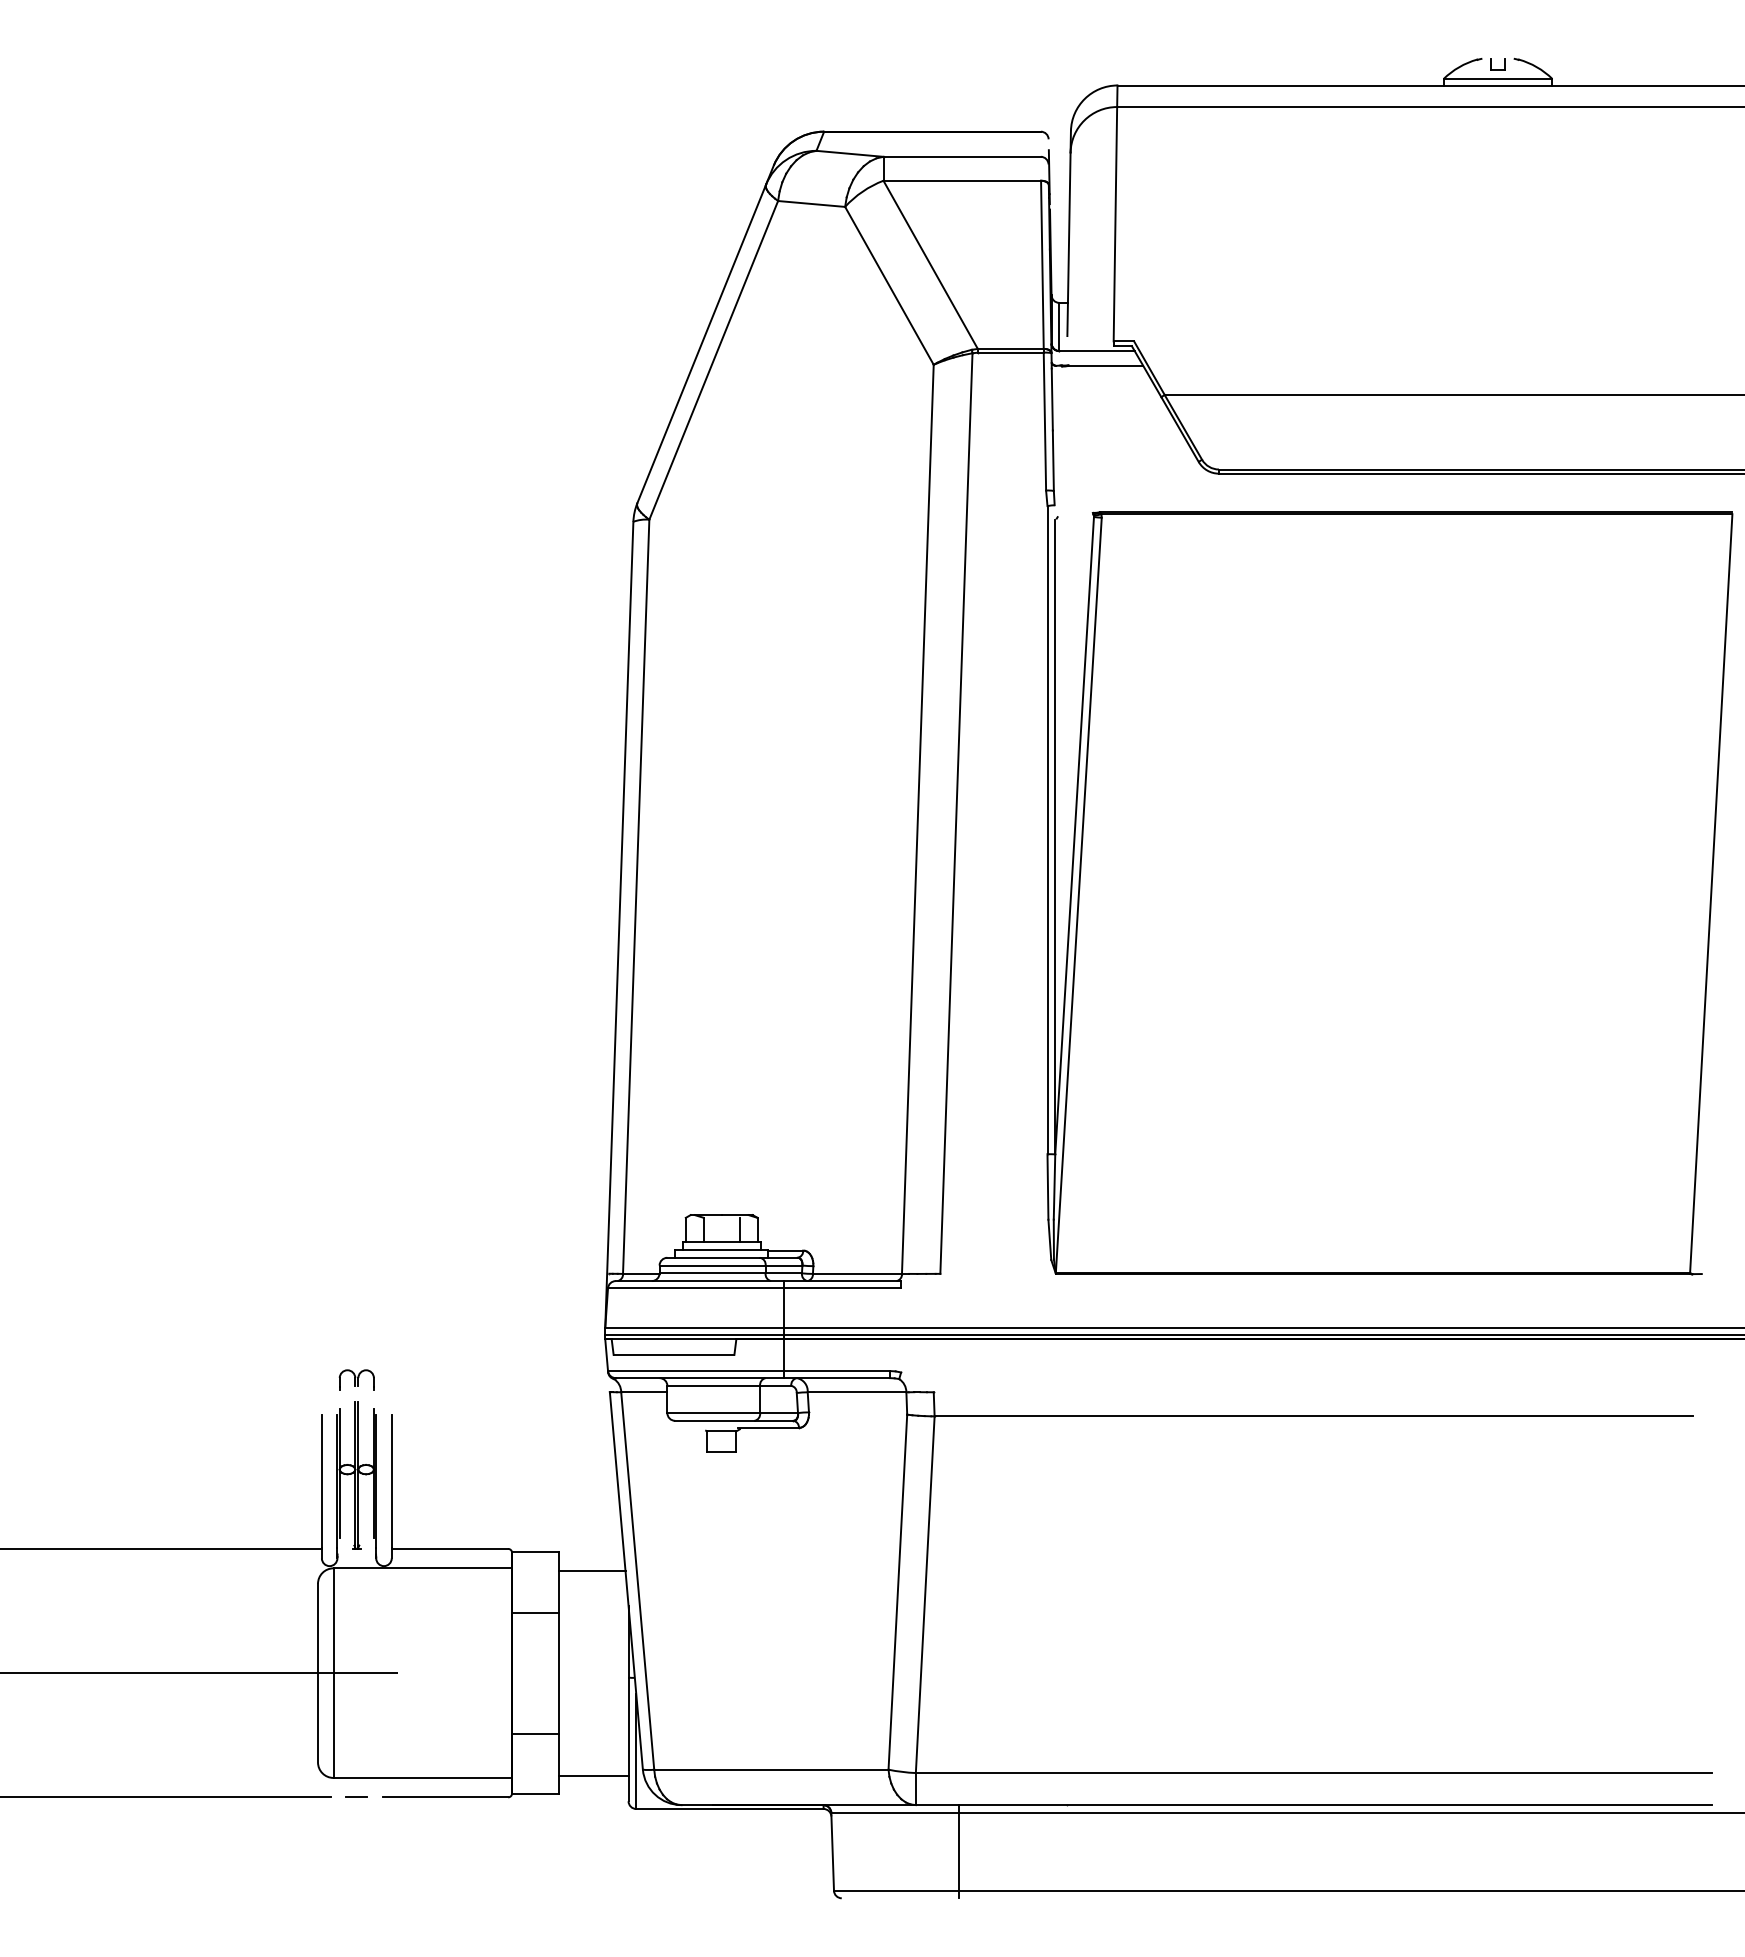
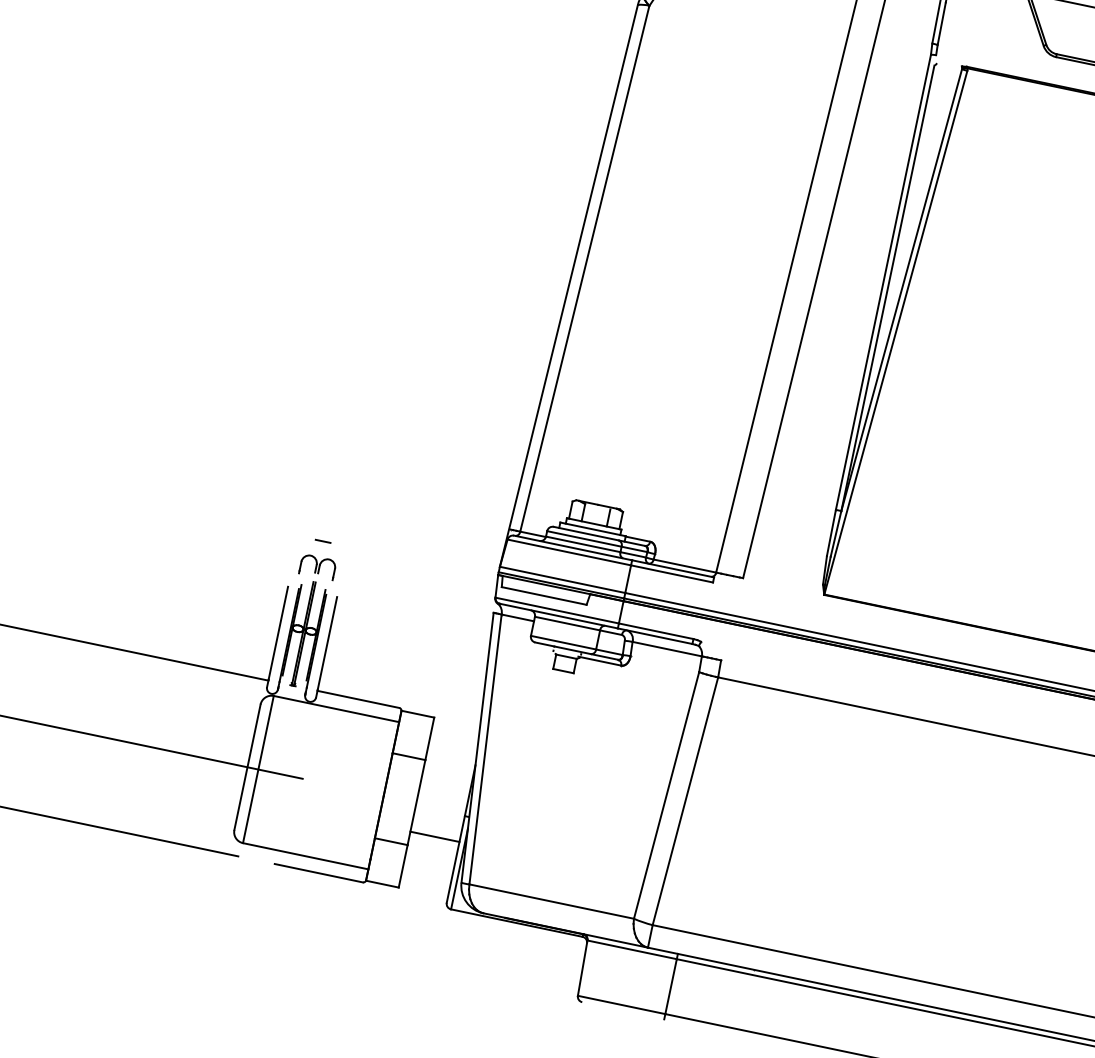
part: (356, 1379) -> (317, 566), size x1.4
line: (591, 1570) -> (454, 735), removed
line: (593, 1775) -> (434, 836), moved
line: (356, 1796) -> (323, 540), moved

